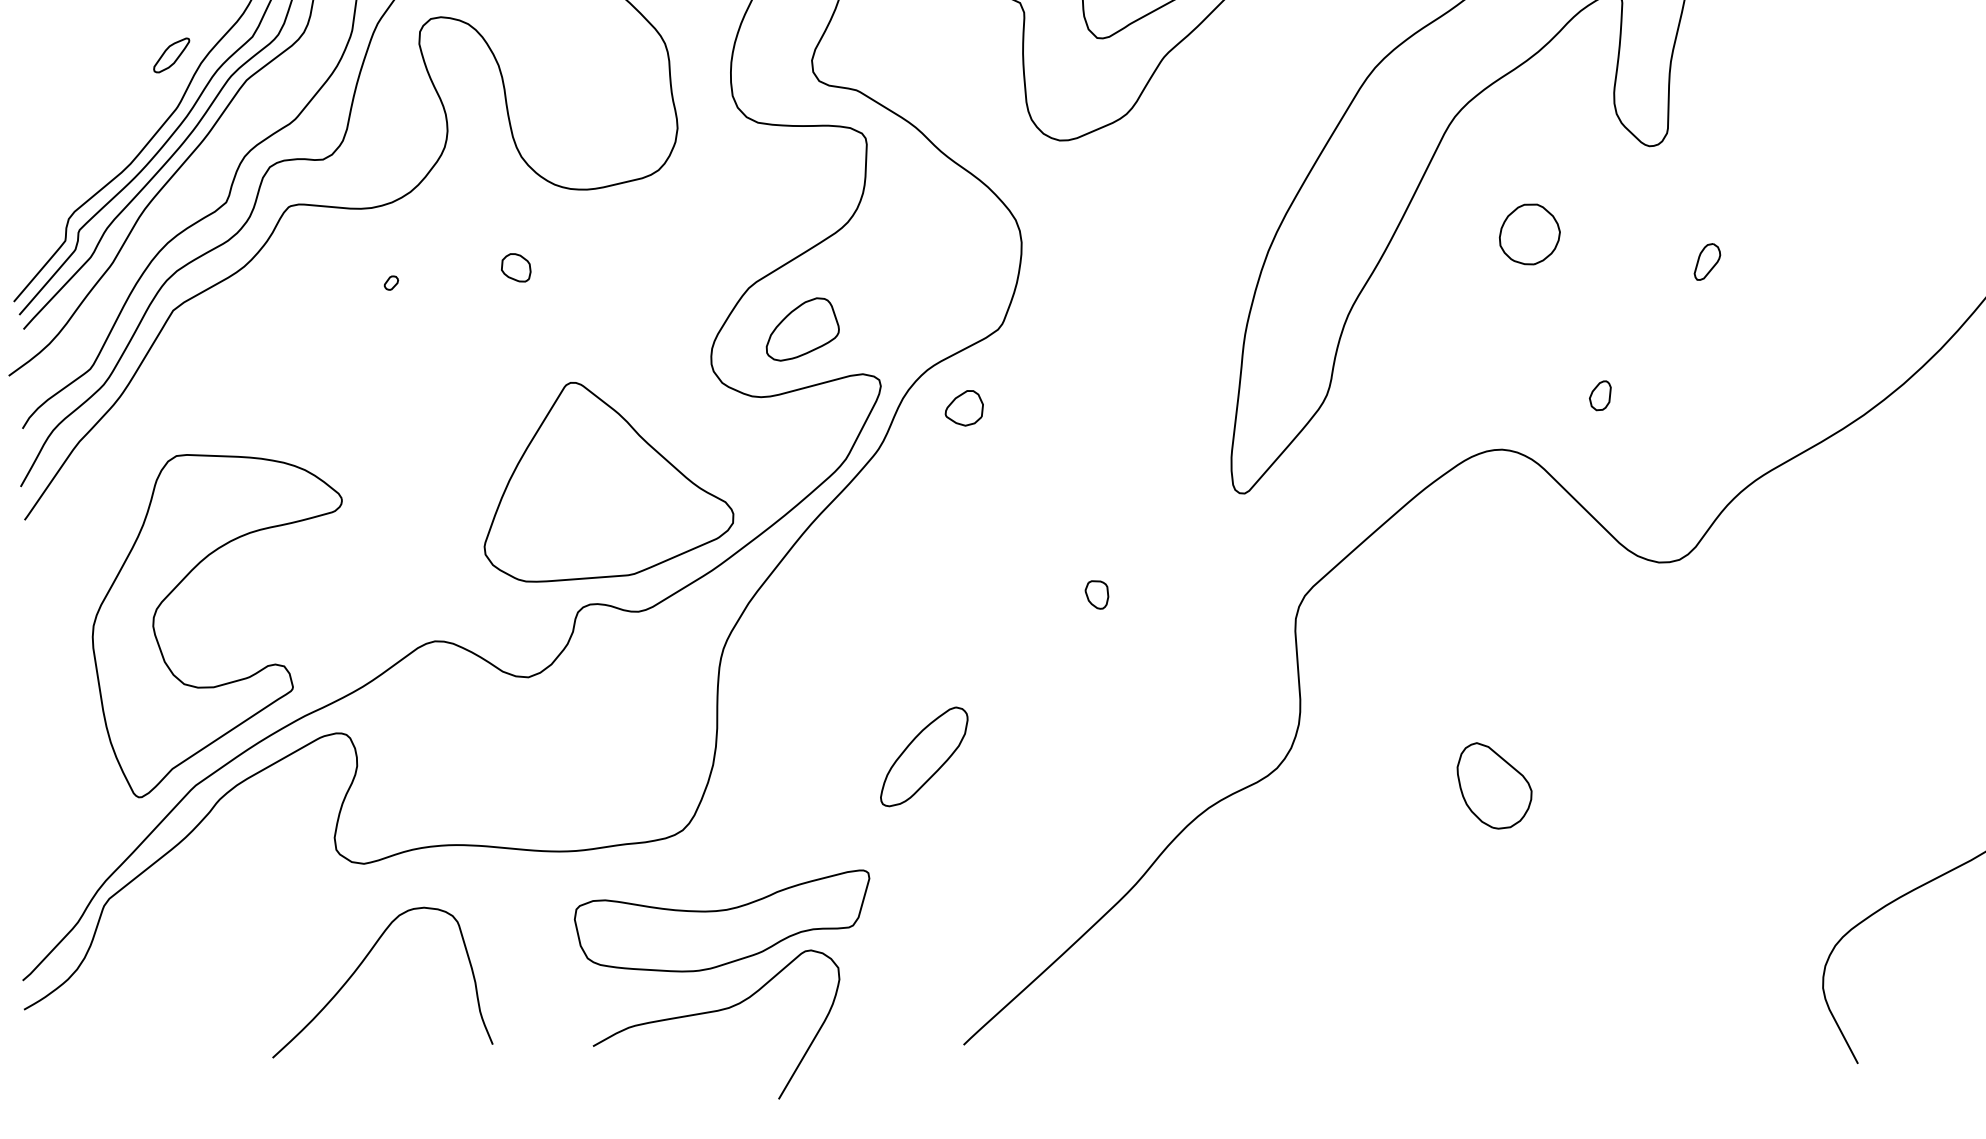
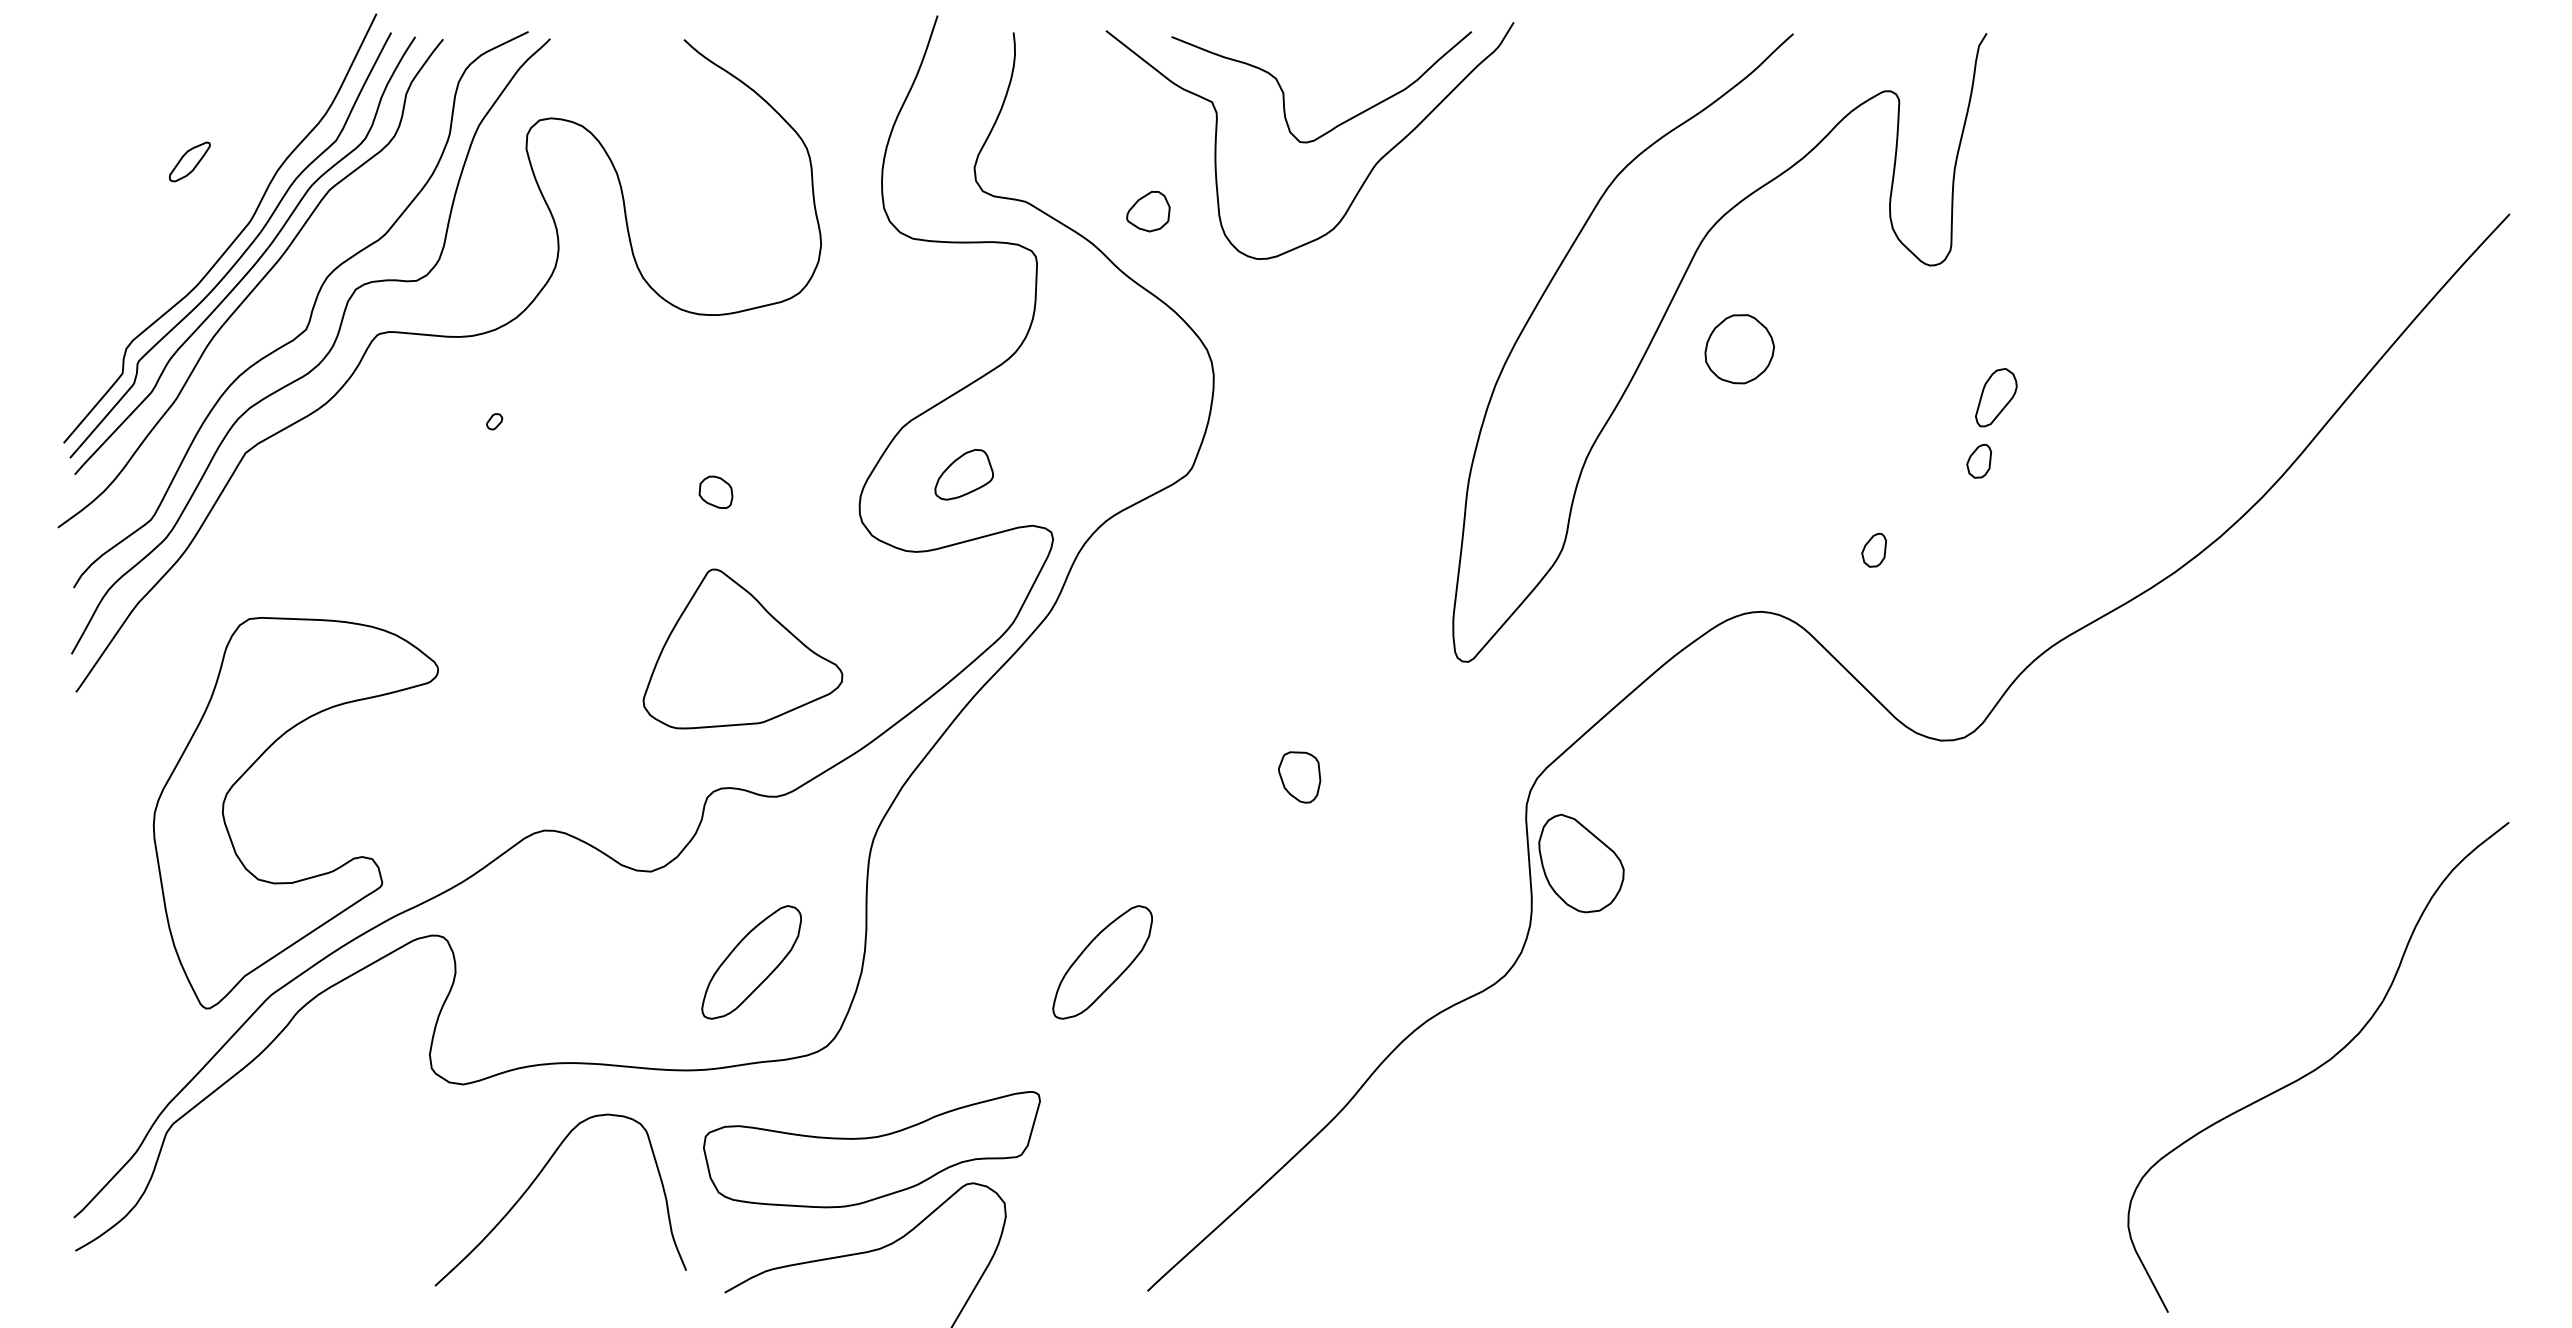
part: (171, 55) -> (189, 161), moved
part: (1529, 234) -> (1739, 349), moved
part: (1707, 261) -> (1996, 397), size x1.4
part: (515, 267) -> (715, 491), moved
part: (1691, 317) -> (1978, 461), added
part: (803, 329) -> (964, 474), size x0.7
part: (964, 408) -> (1148, 211), moved
part: (608, 481) -> (742, 648), size x0.7
part: (1096, 594) -> (1299, 777), size x1.6
part: (616, 756) -> (751, 962), added
part: (1494, 785) -> (1581, 863), moved
curve: (362, 963) -> (537, 1178), moved

